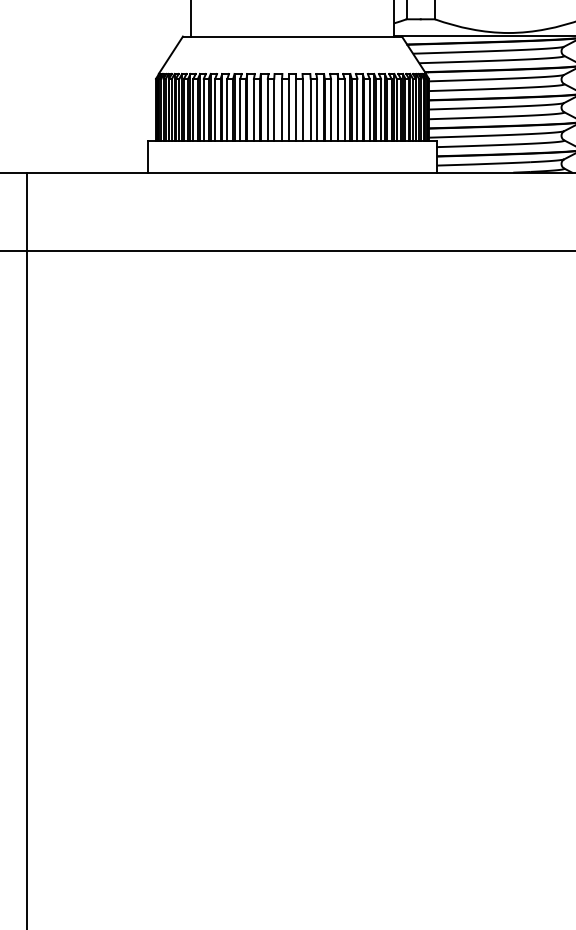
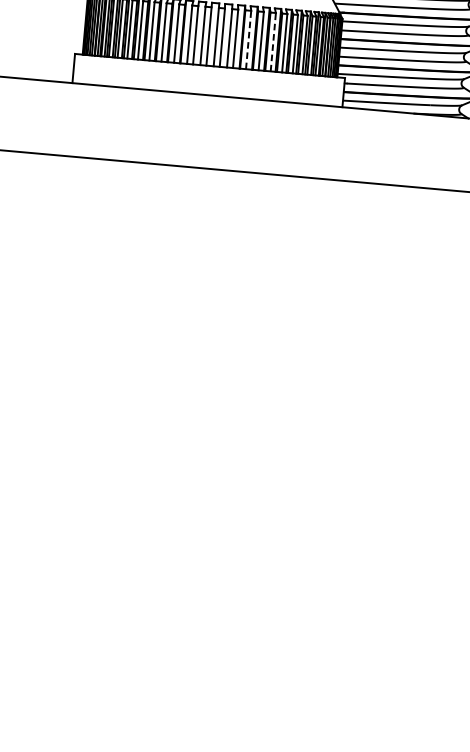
line: (331, 109) -> (249, 39), solid -> dashed
line: (357, 109) -> (273, 41), solid -> dashed

